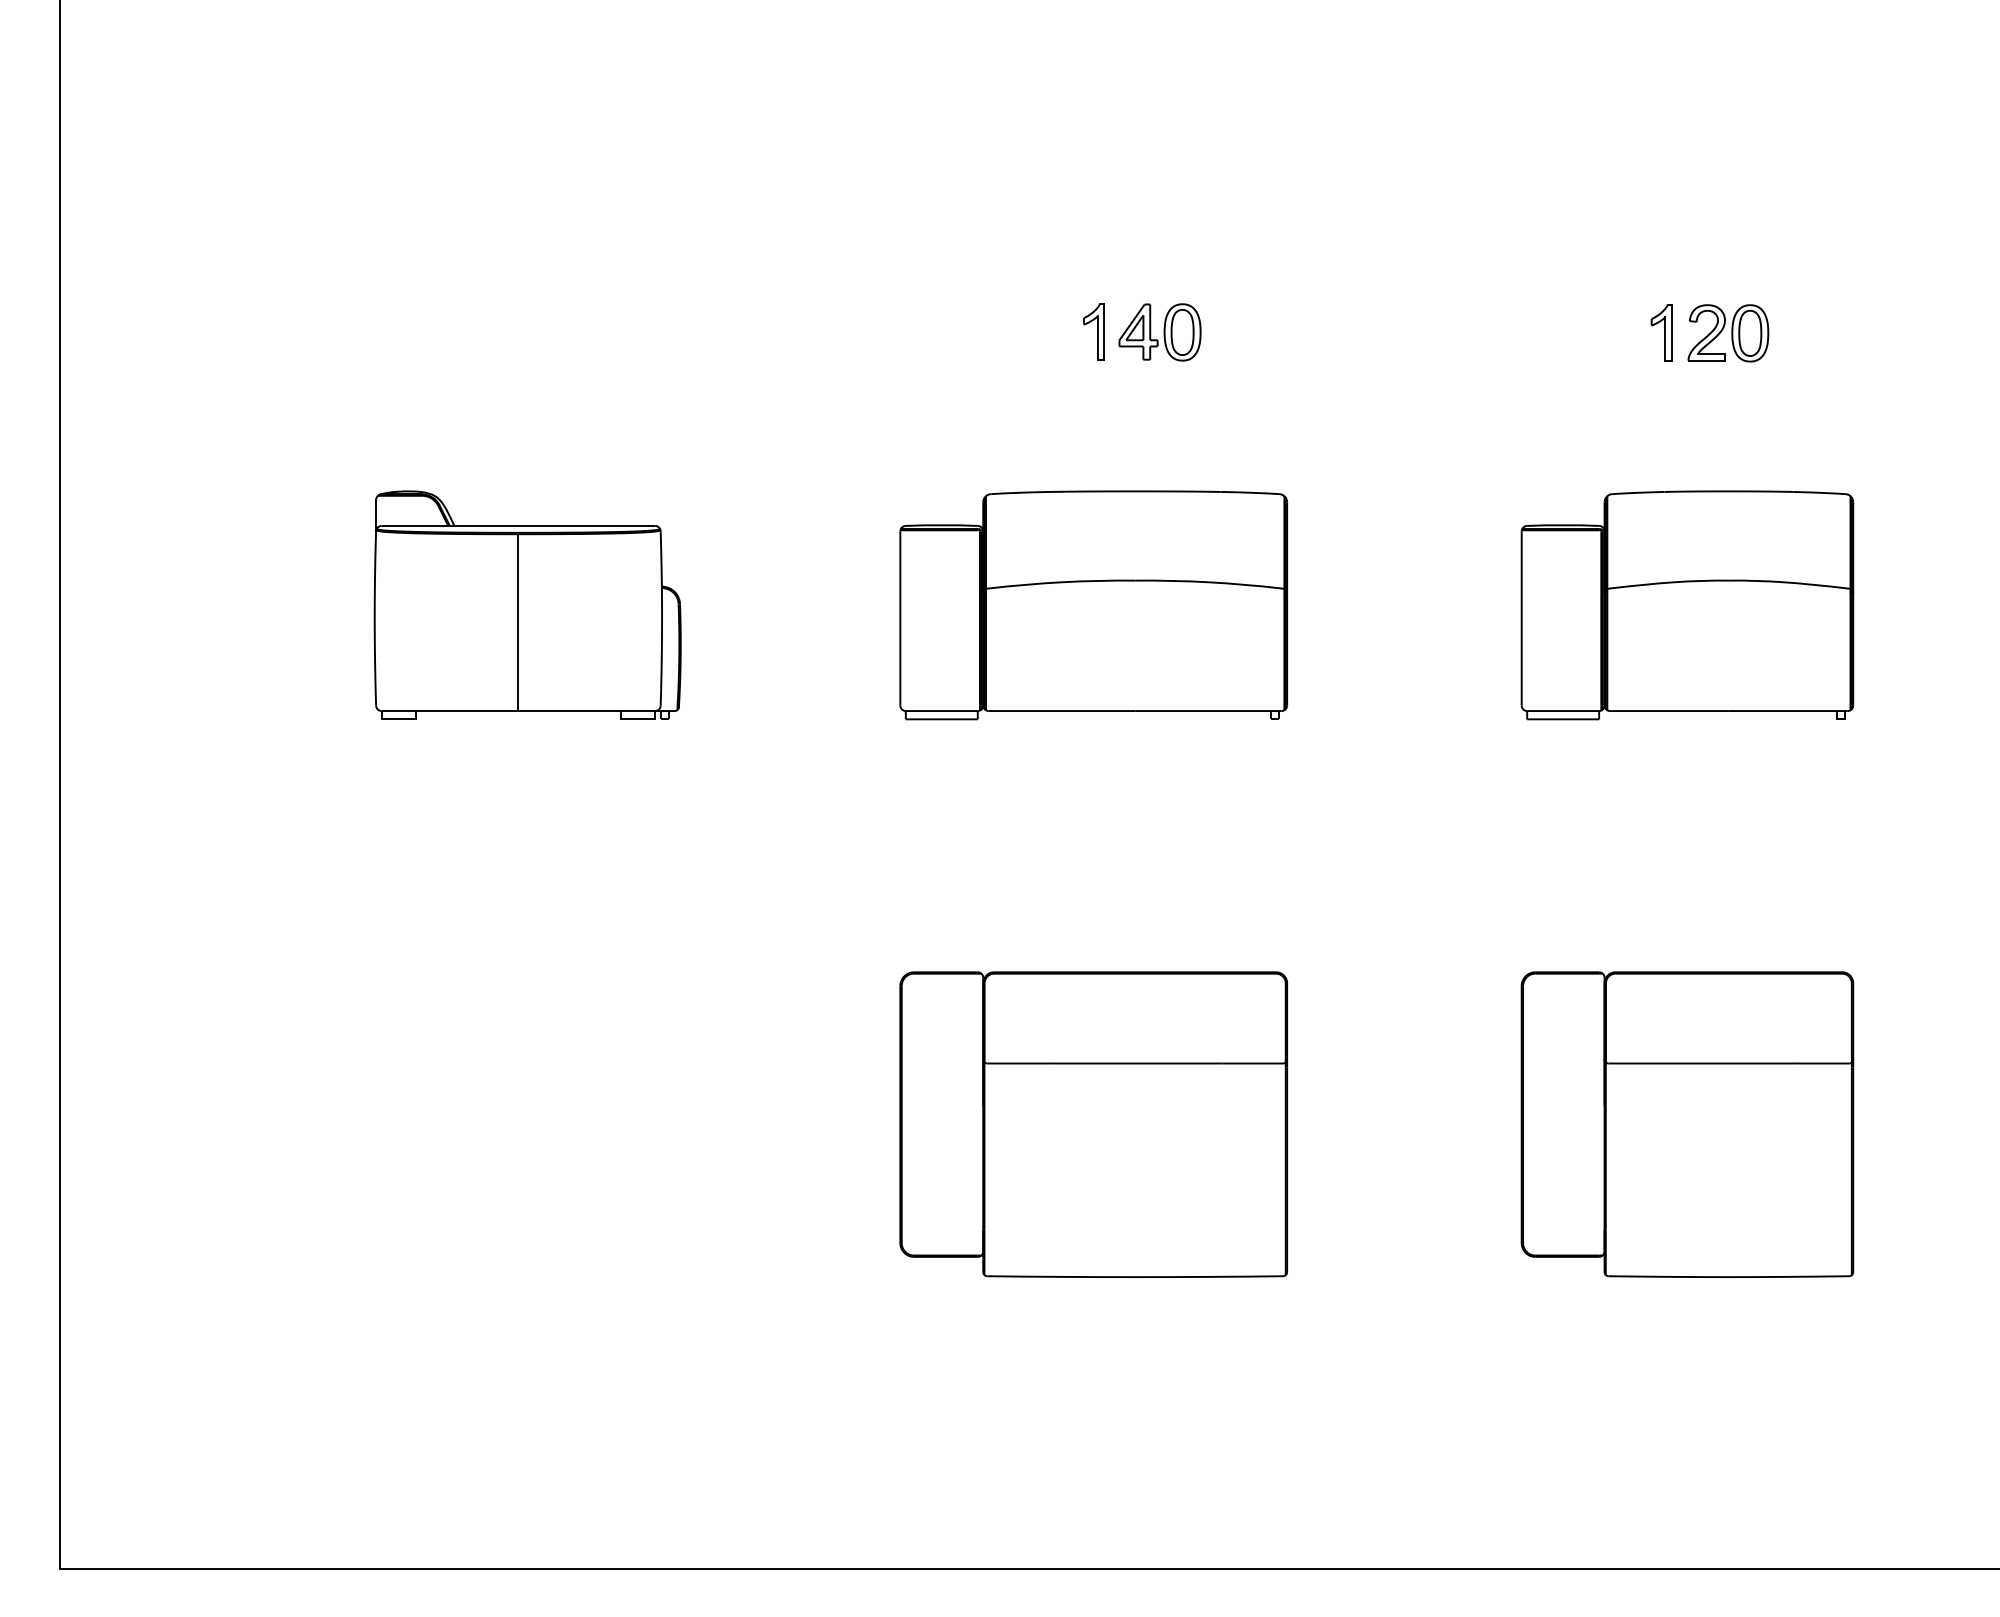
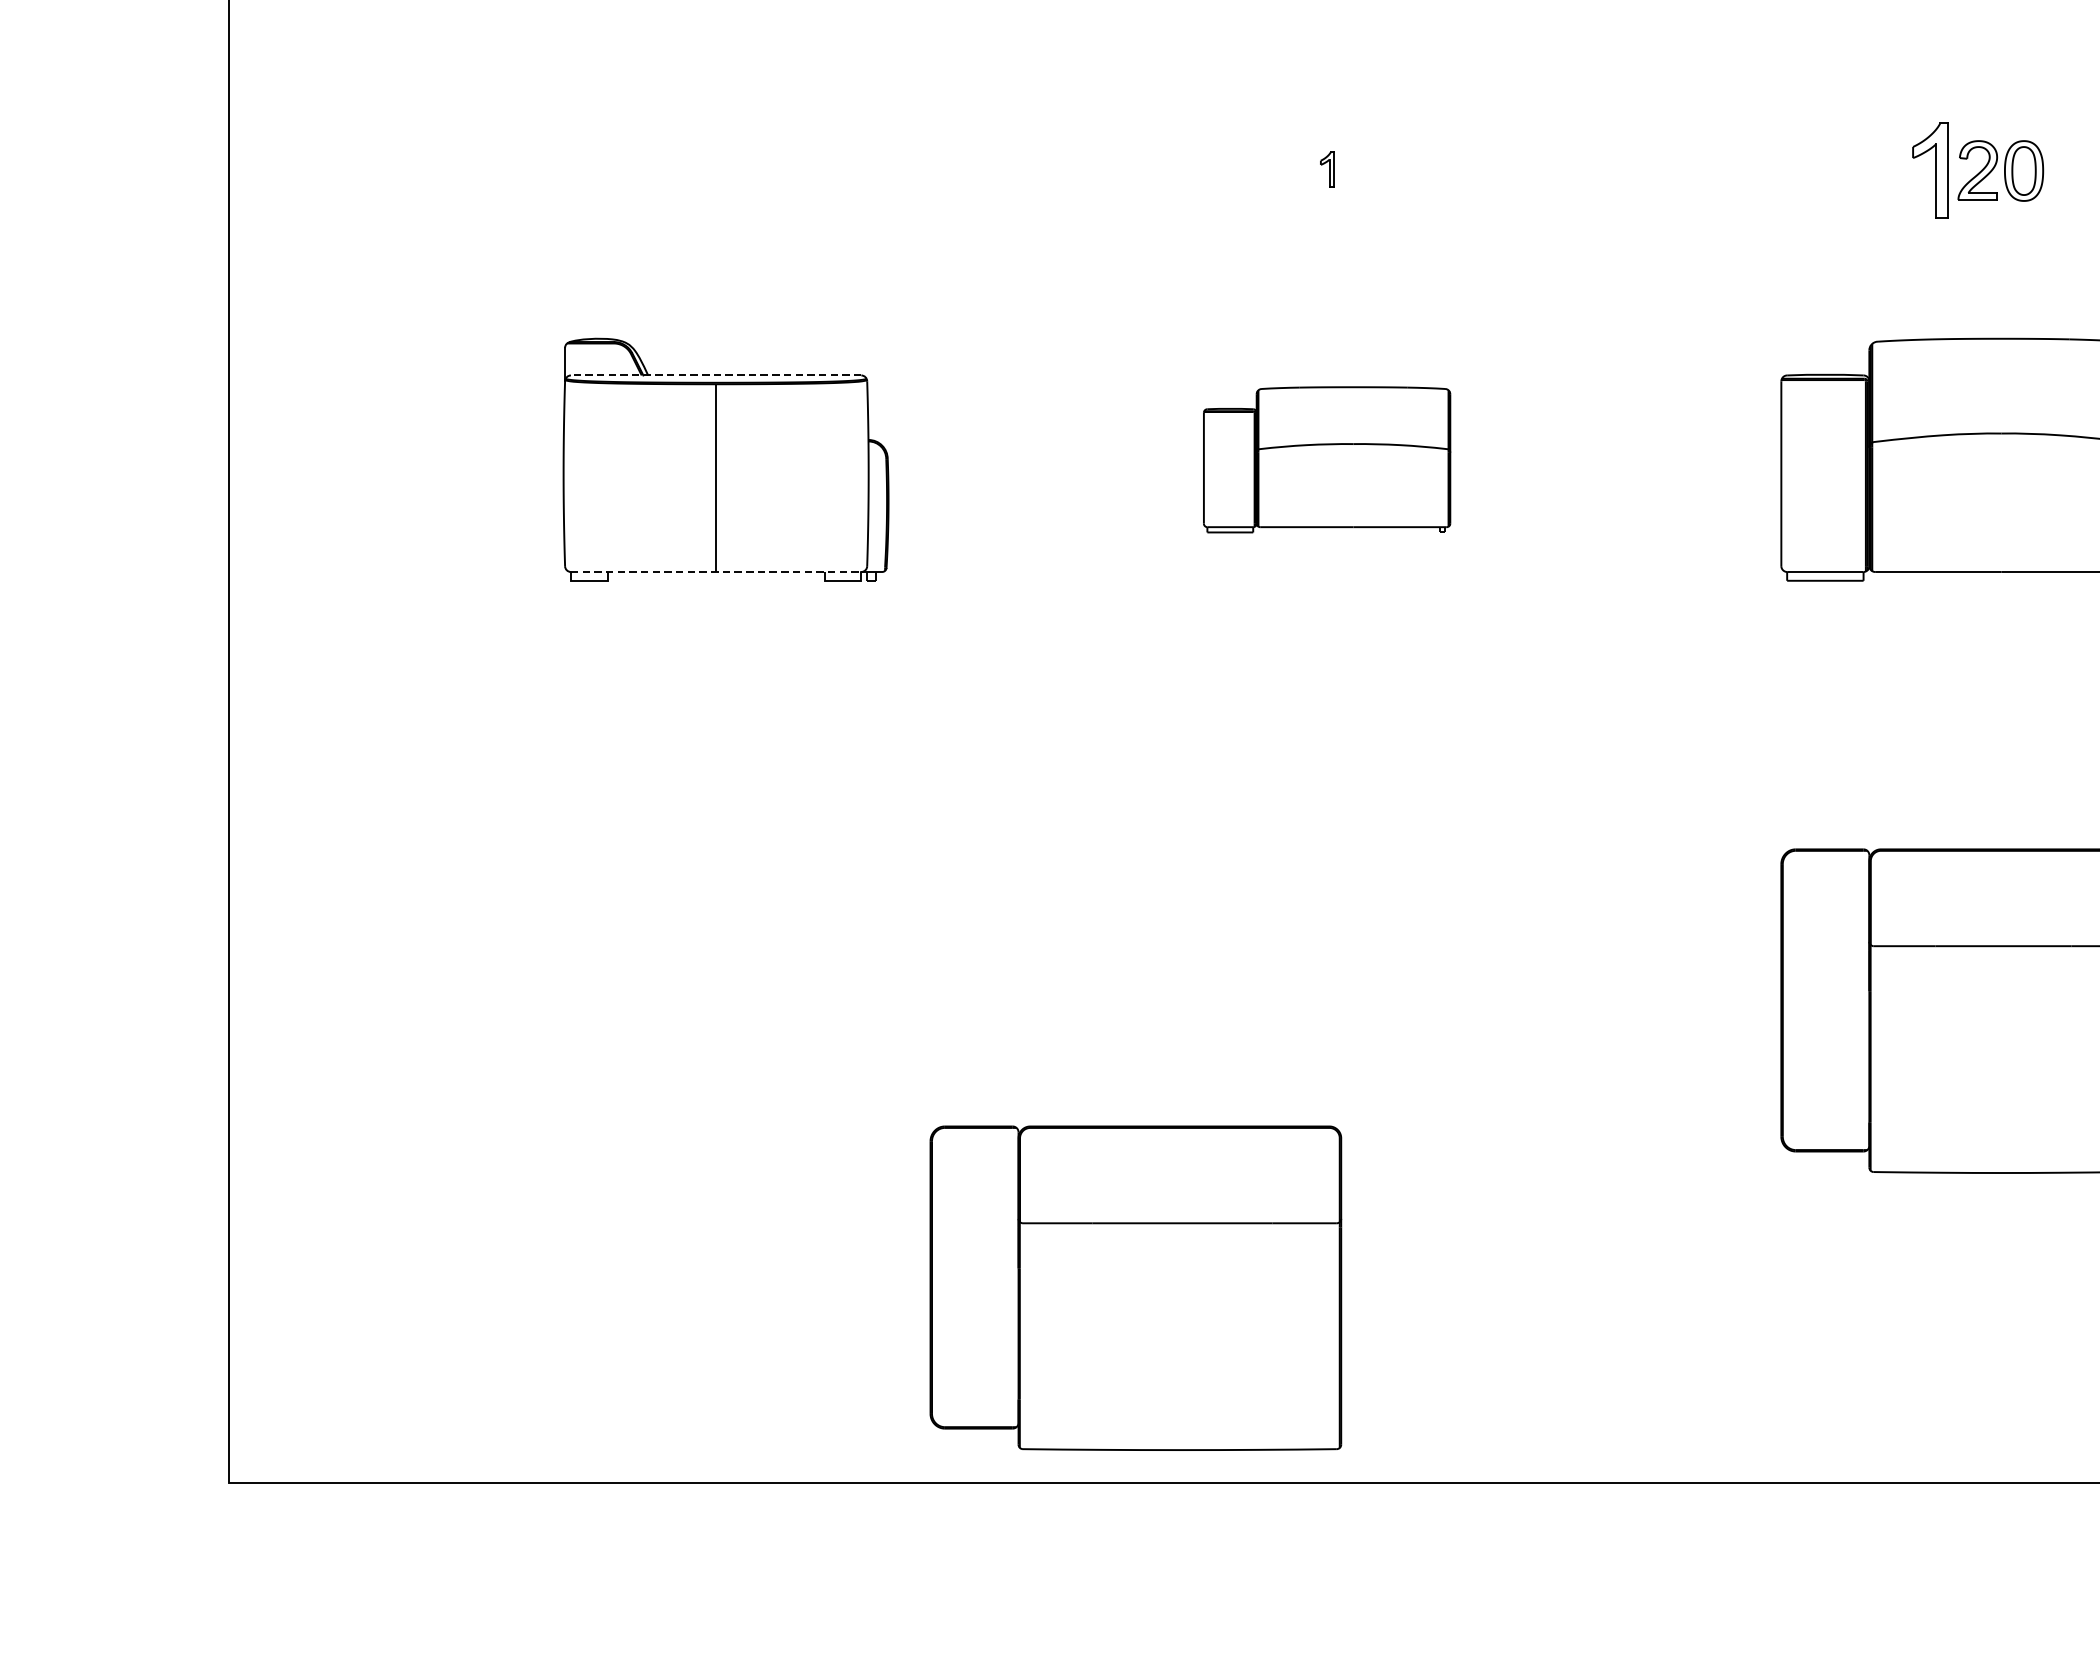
part: (1093, 331) -> (1326, 169), size x0.6
part: (1159, 332) -> (1396, 170), removed
part: (1661, 332) -> (1929, 170), size x1.6
line: (518, 525) -> (716, 374), solid -> dashed
part: (1093, 605) -> (1326, 459), size x0.6
line: (518, 711) -> (716, 572), solid -> dashed
part: (1093, 1124) -> (1135, 1288), moved

